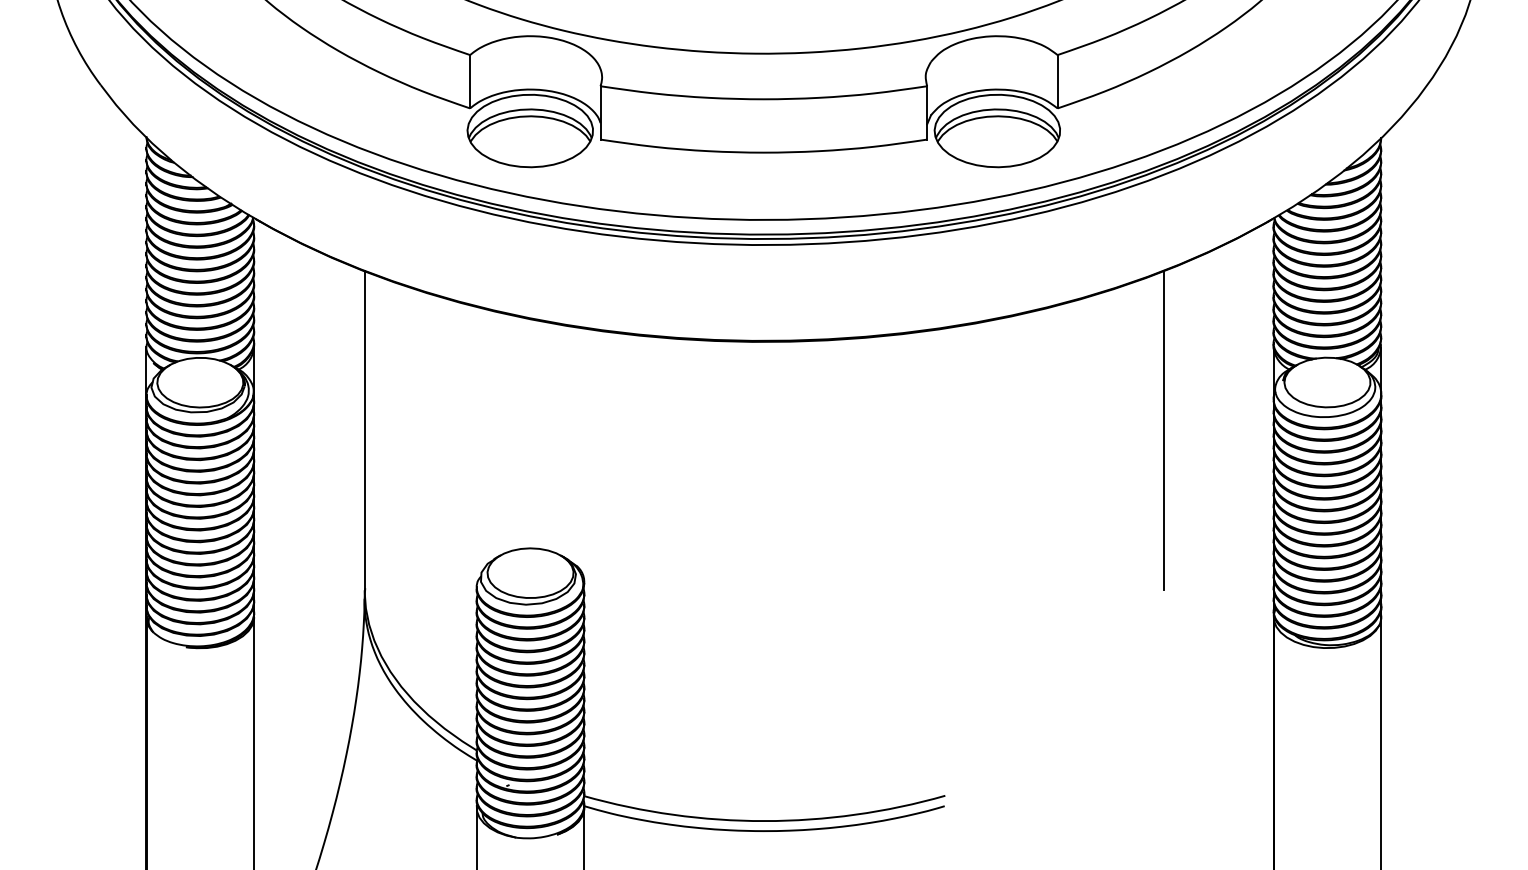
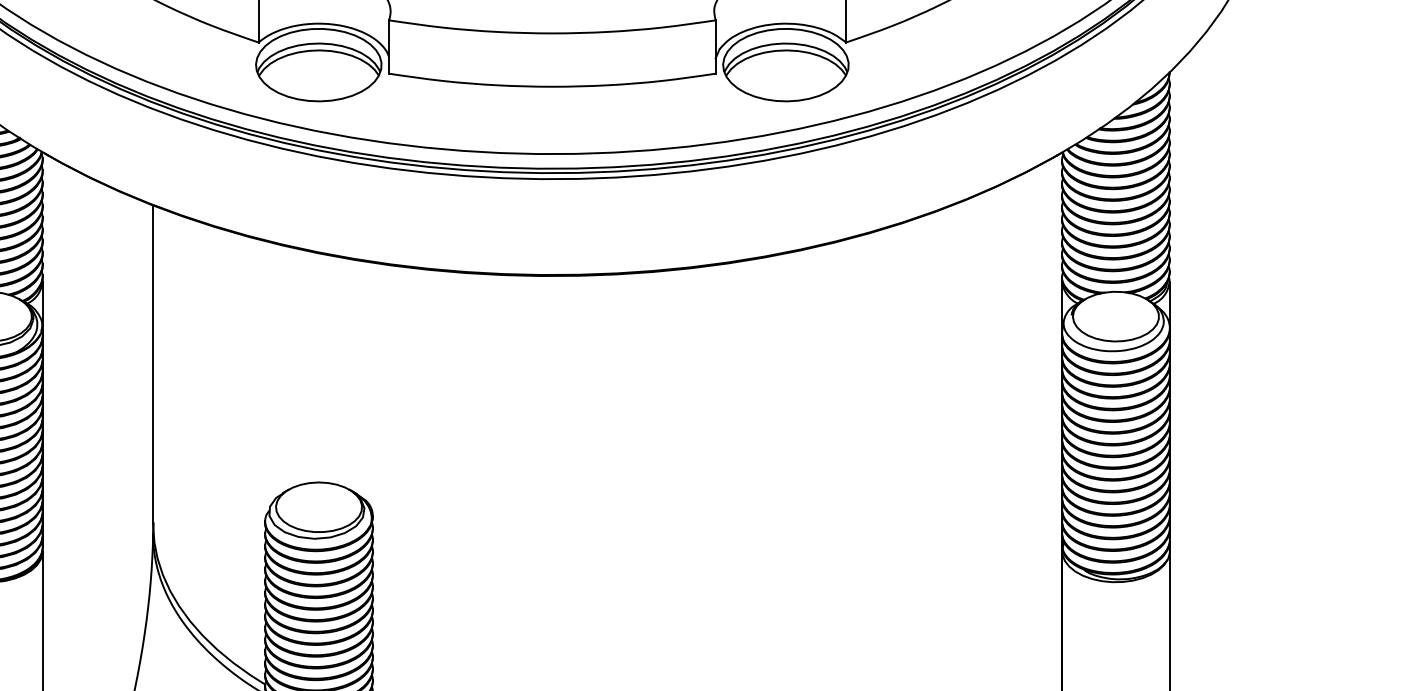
line: (1163, 430) -> (952, 364), removed

